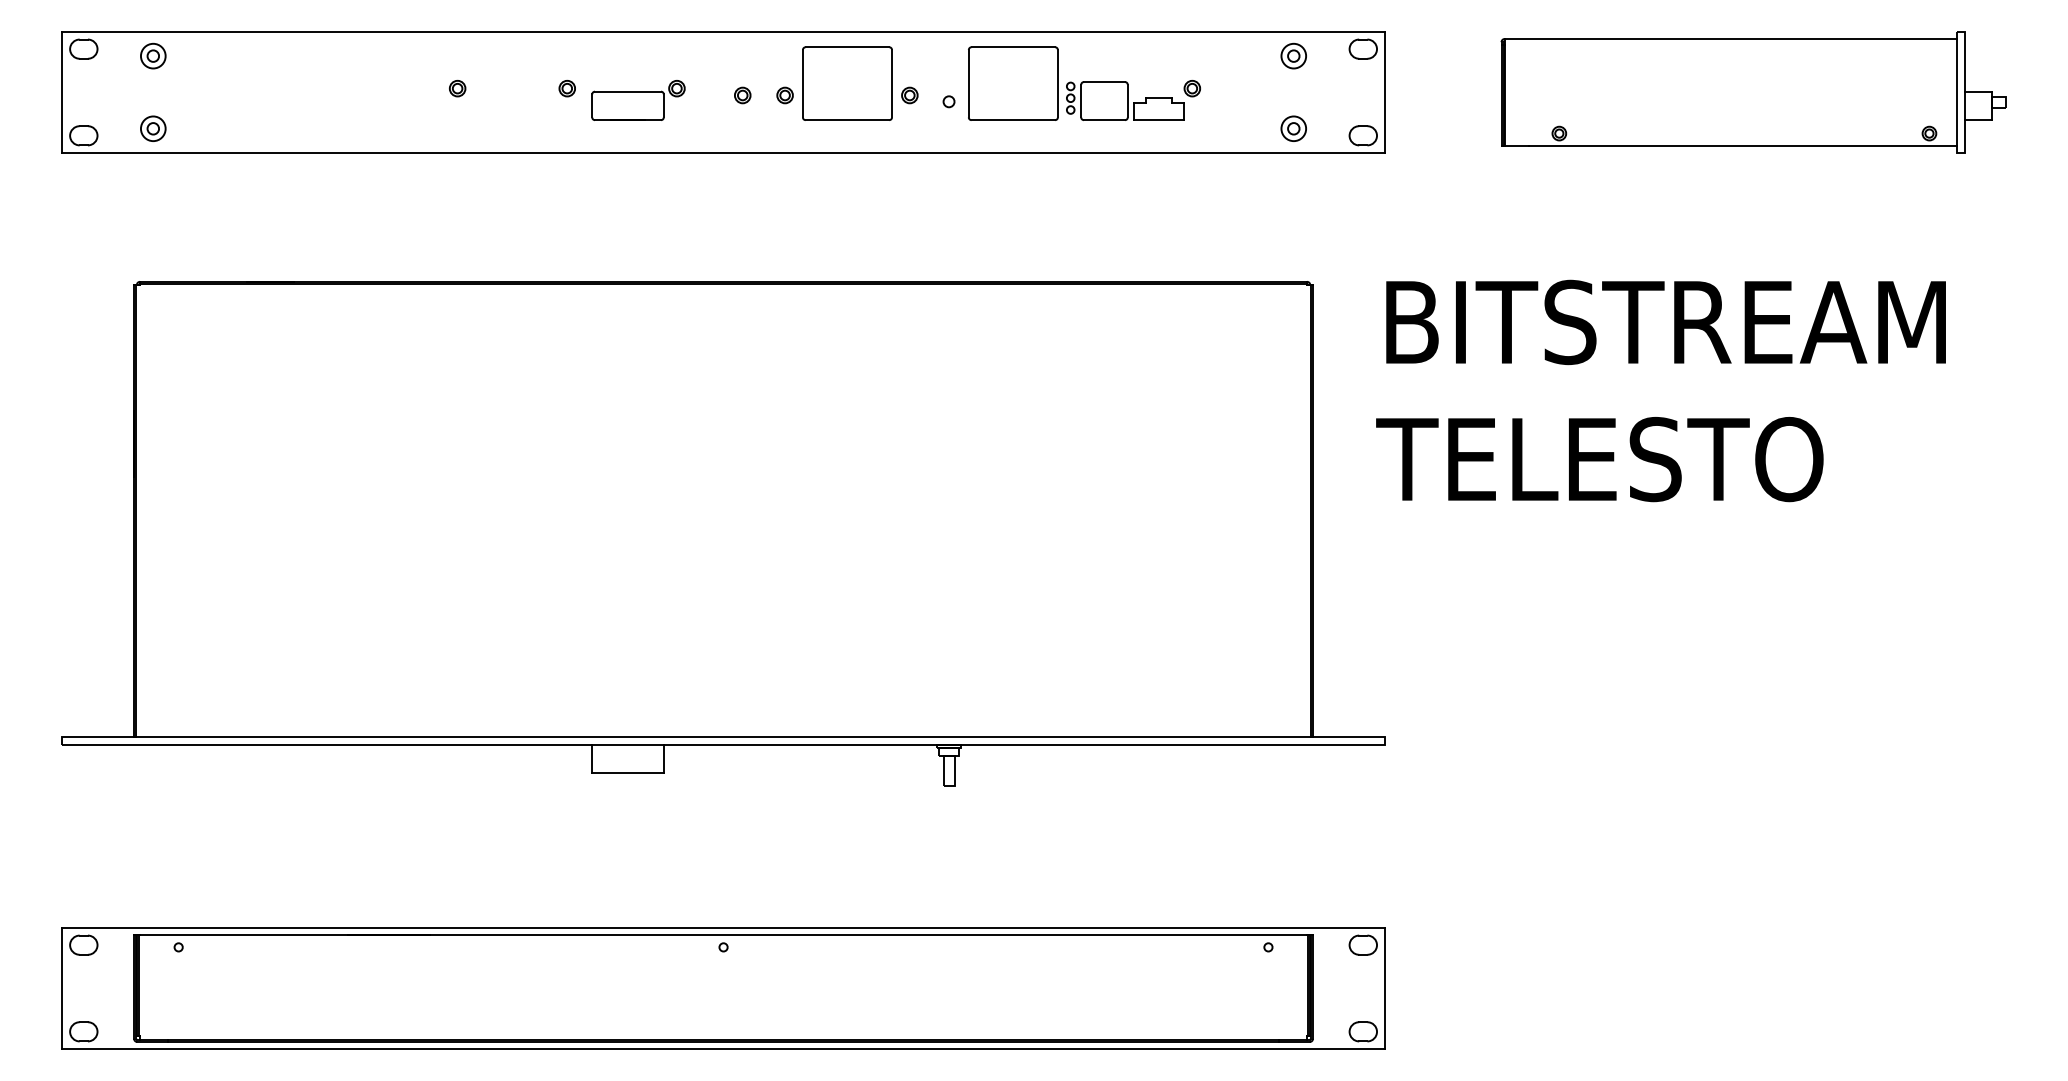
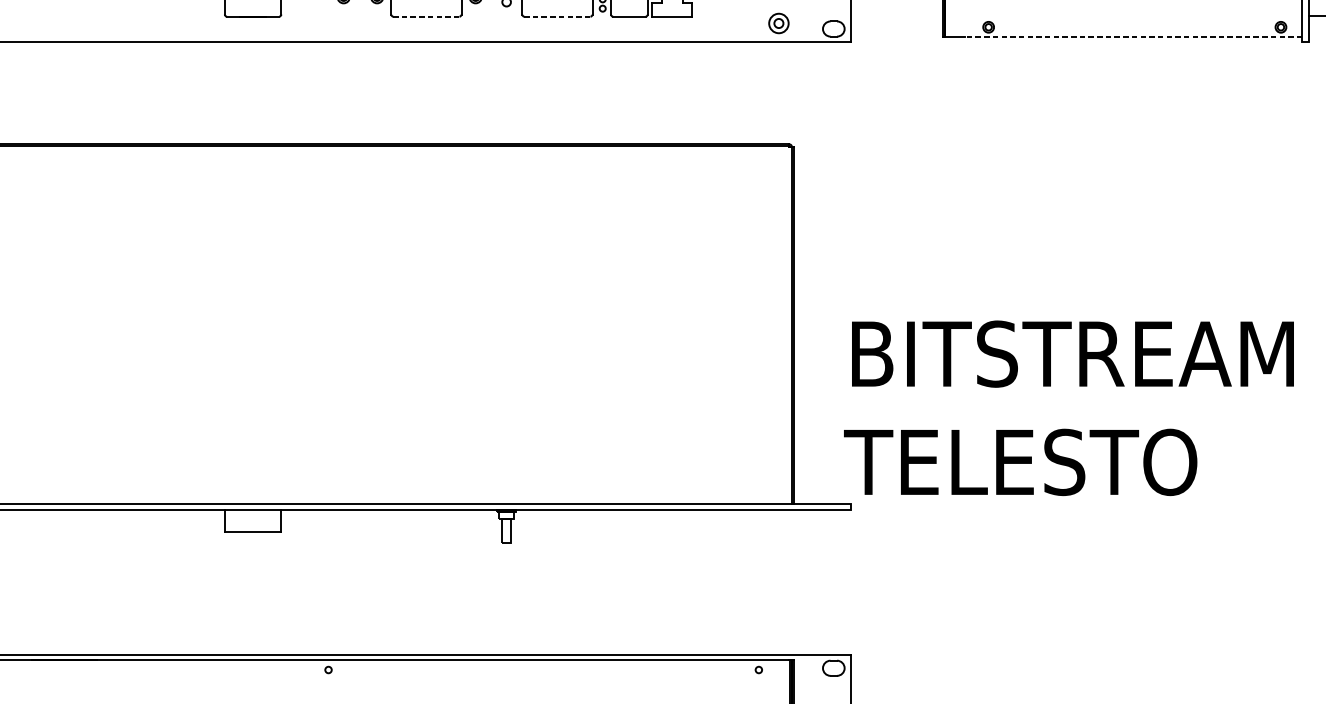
line: (847, 120) -> (426, 16), solid -> dashed
line: (1013, 120) -> (557, 16), solid -> dashed
line: (1742, 145) -> (1133, 36), solid -> dashed
text: (1660, 390) -> (1068, 407), moved

